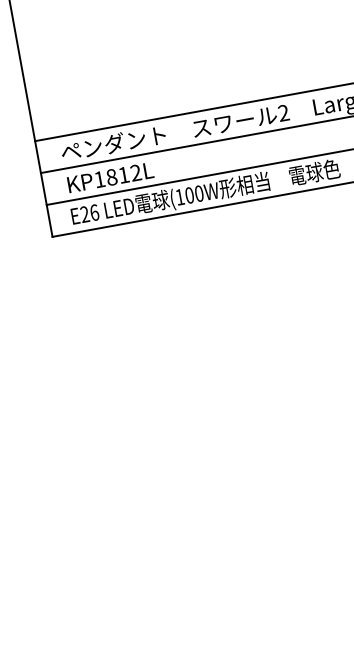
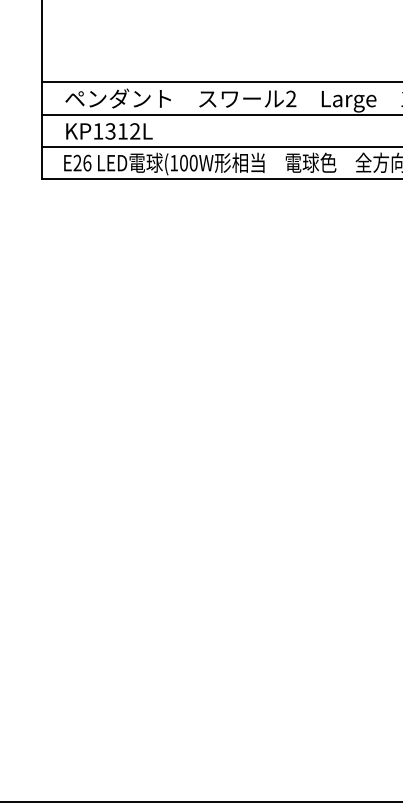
text: (111, 177) -> (110, 131), KP1812L -> KP1312L

